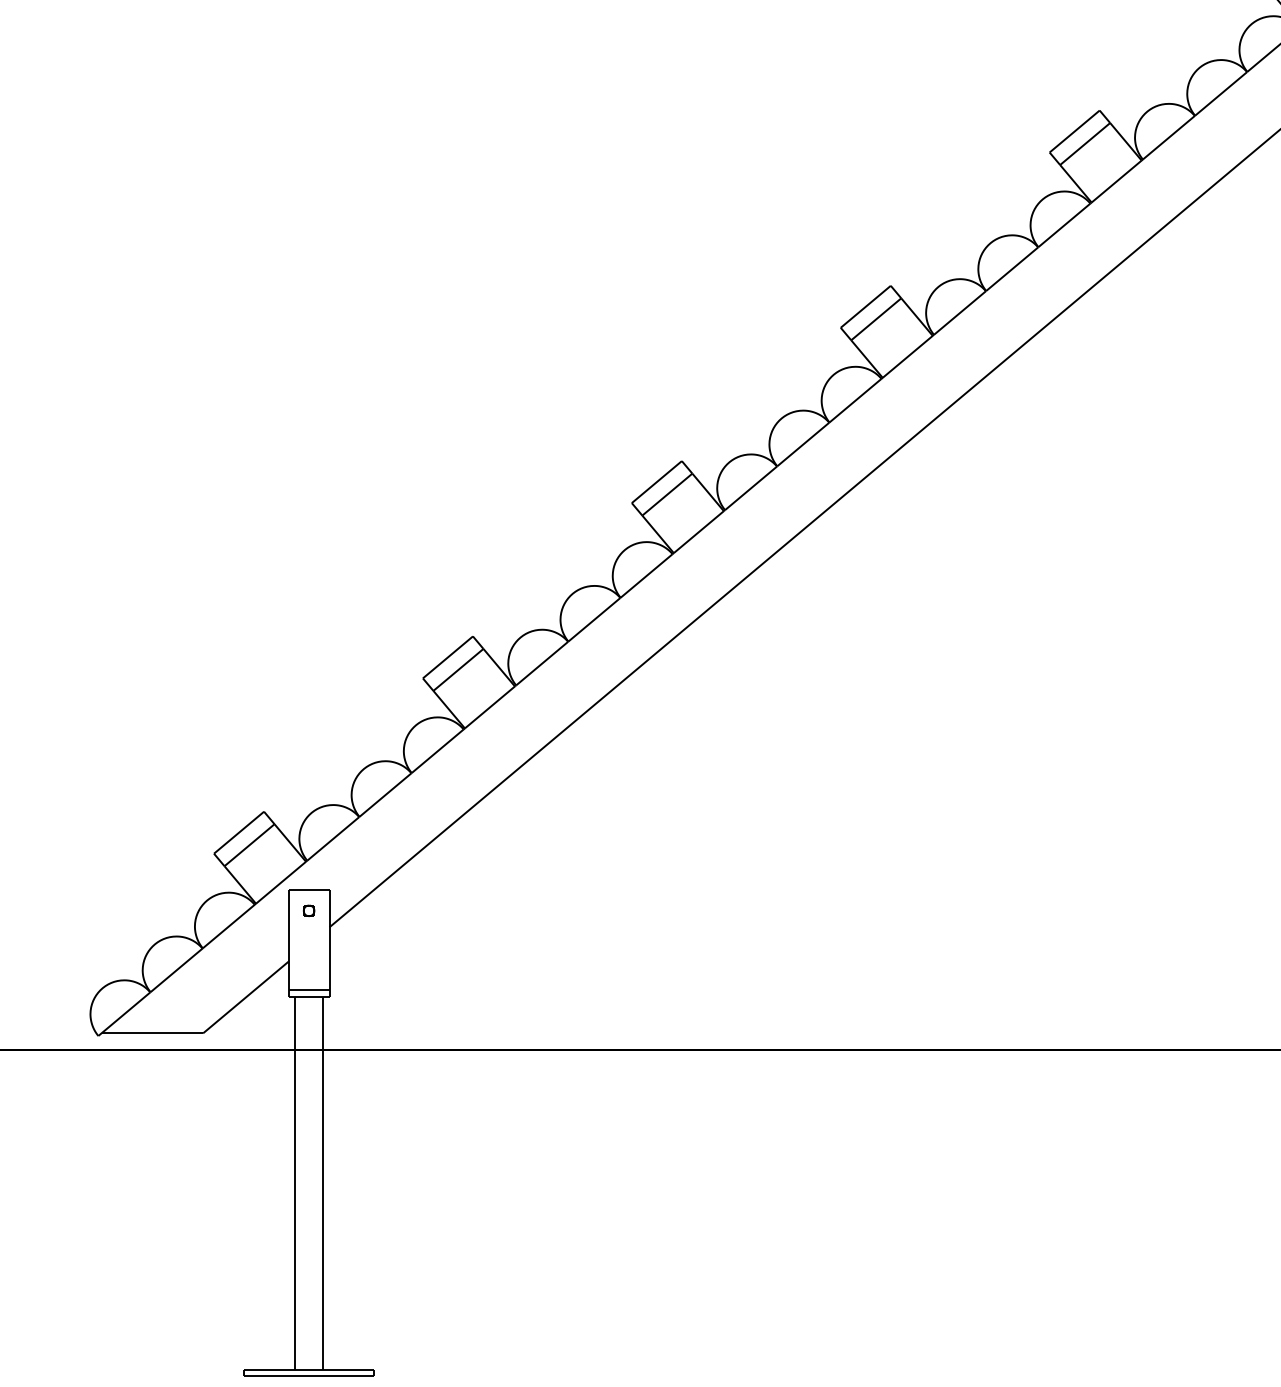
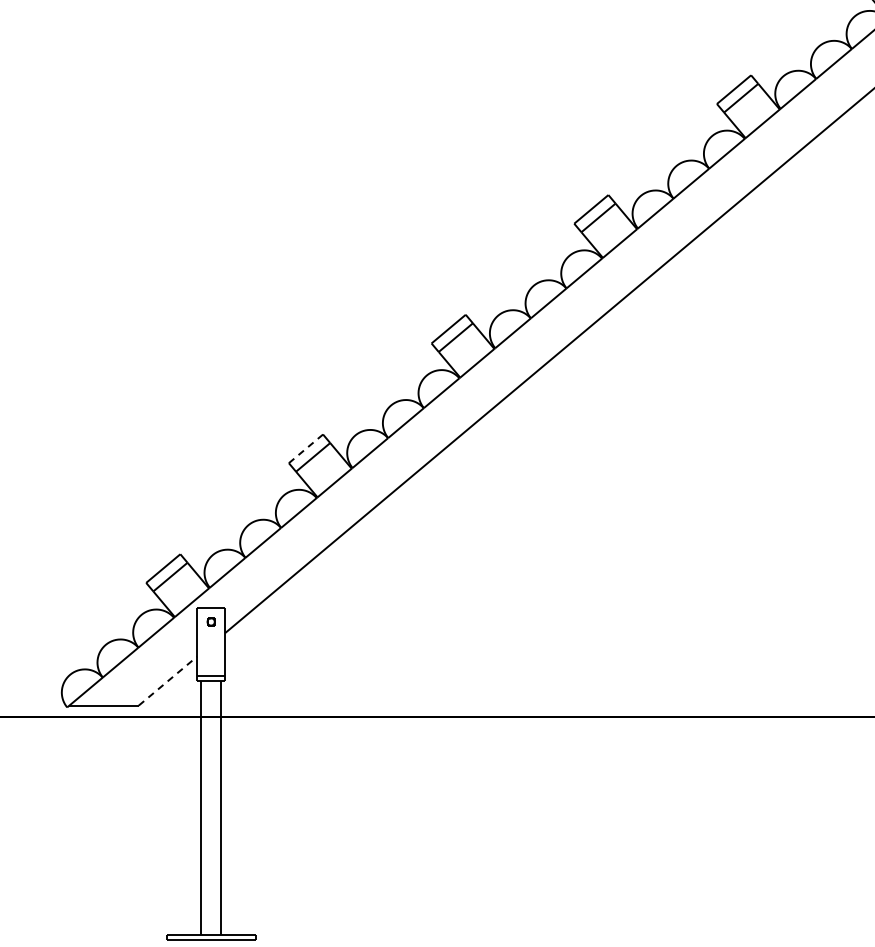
line: (448, 656) -> (306, 448), solid -> dashed
line: (246, 996) -> (168, 680), solid -> dashed

